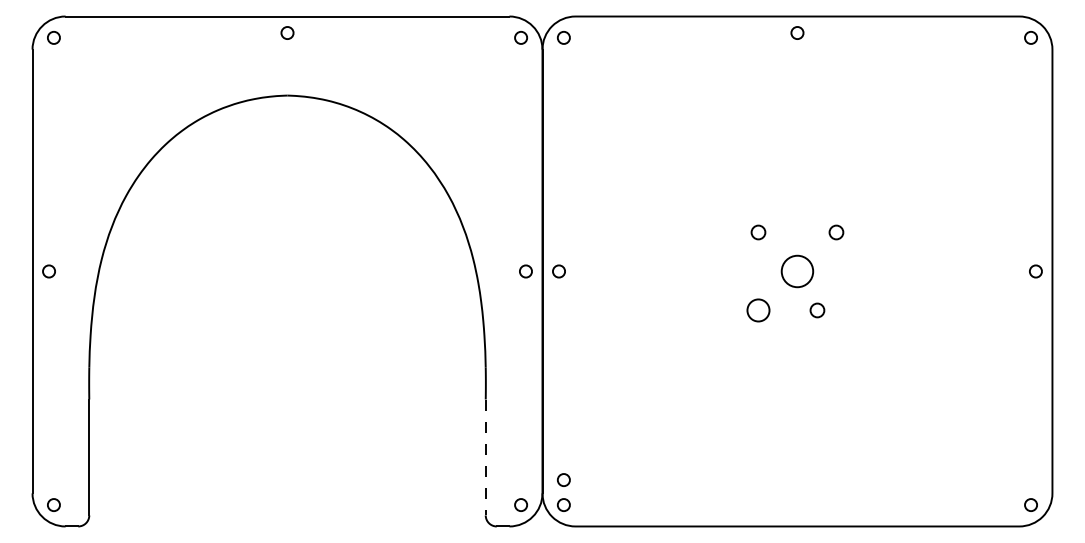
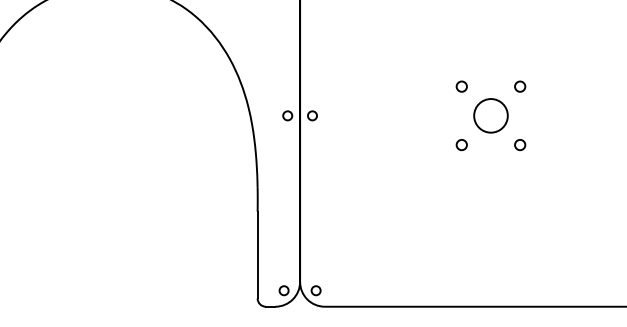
circle: (797, 271) -> (491, 115), size x1.43
circle: (758, 310) -> (461, 145), size x0.62
circle: (817, 310) -> (520, 145), moved
line: (485, 457) -> (257, 255), dashed -> solid
circle: (563, 479) -> (315, 271), removed

